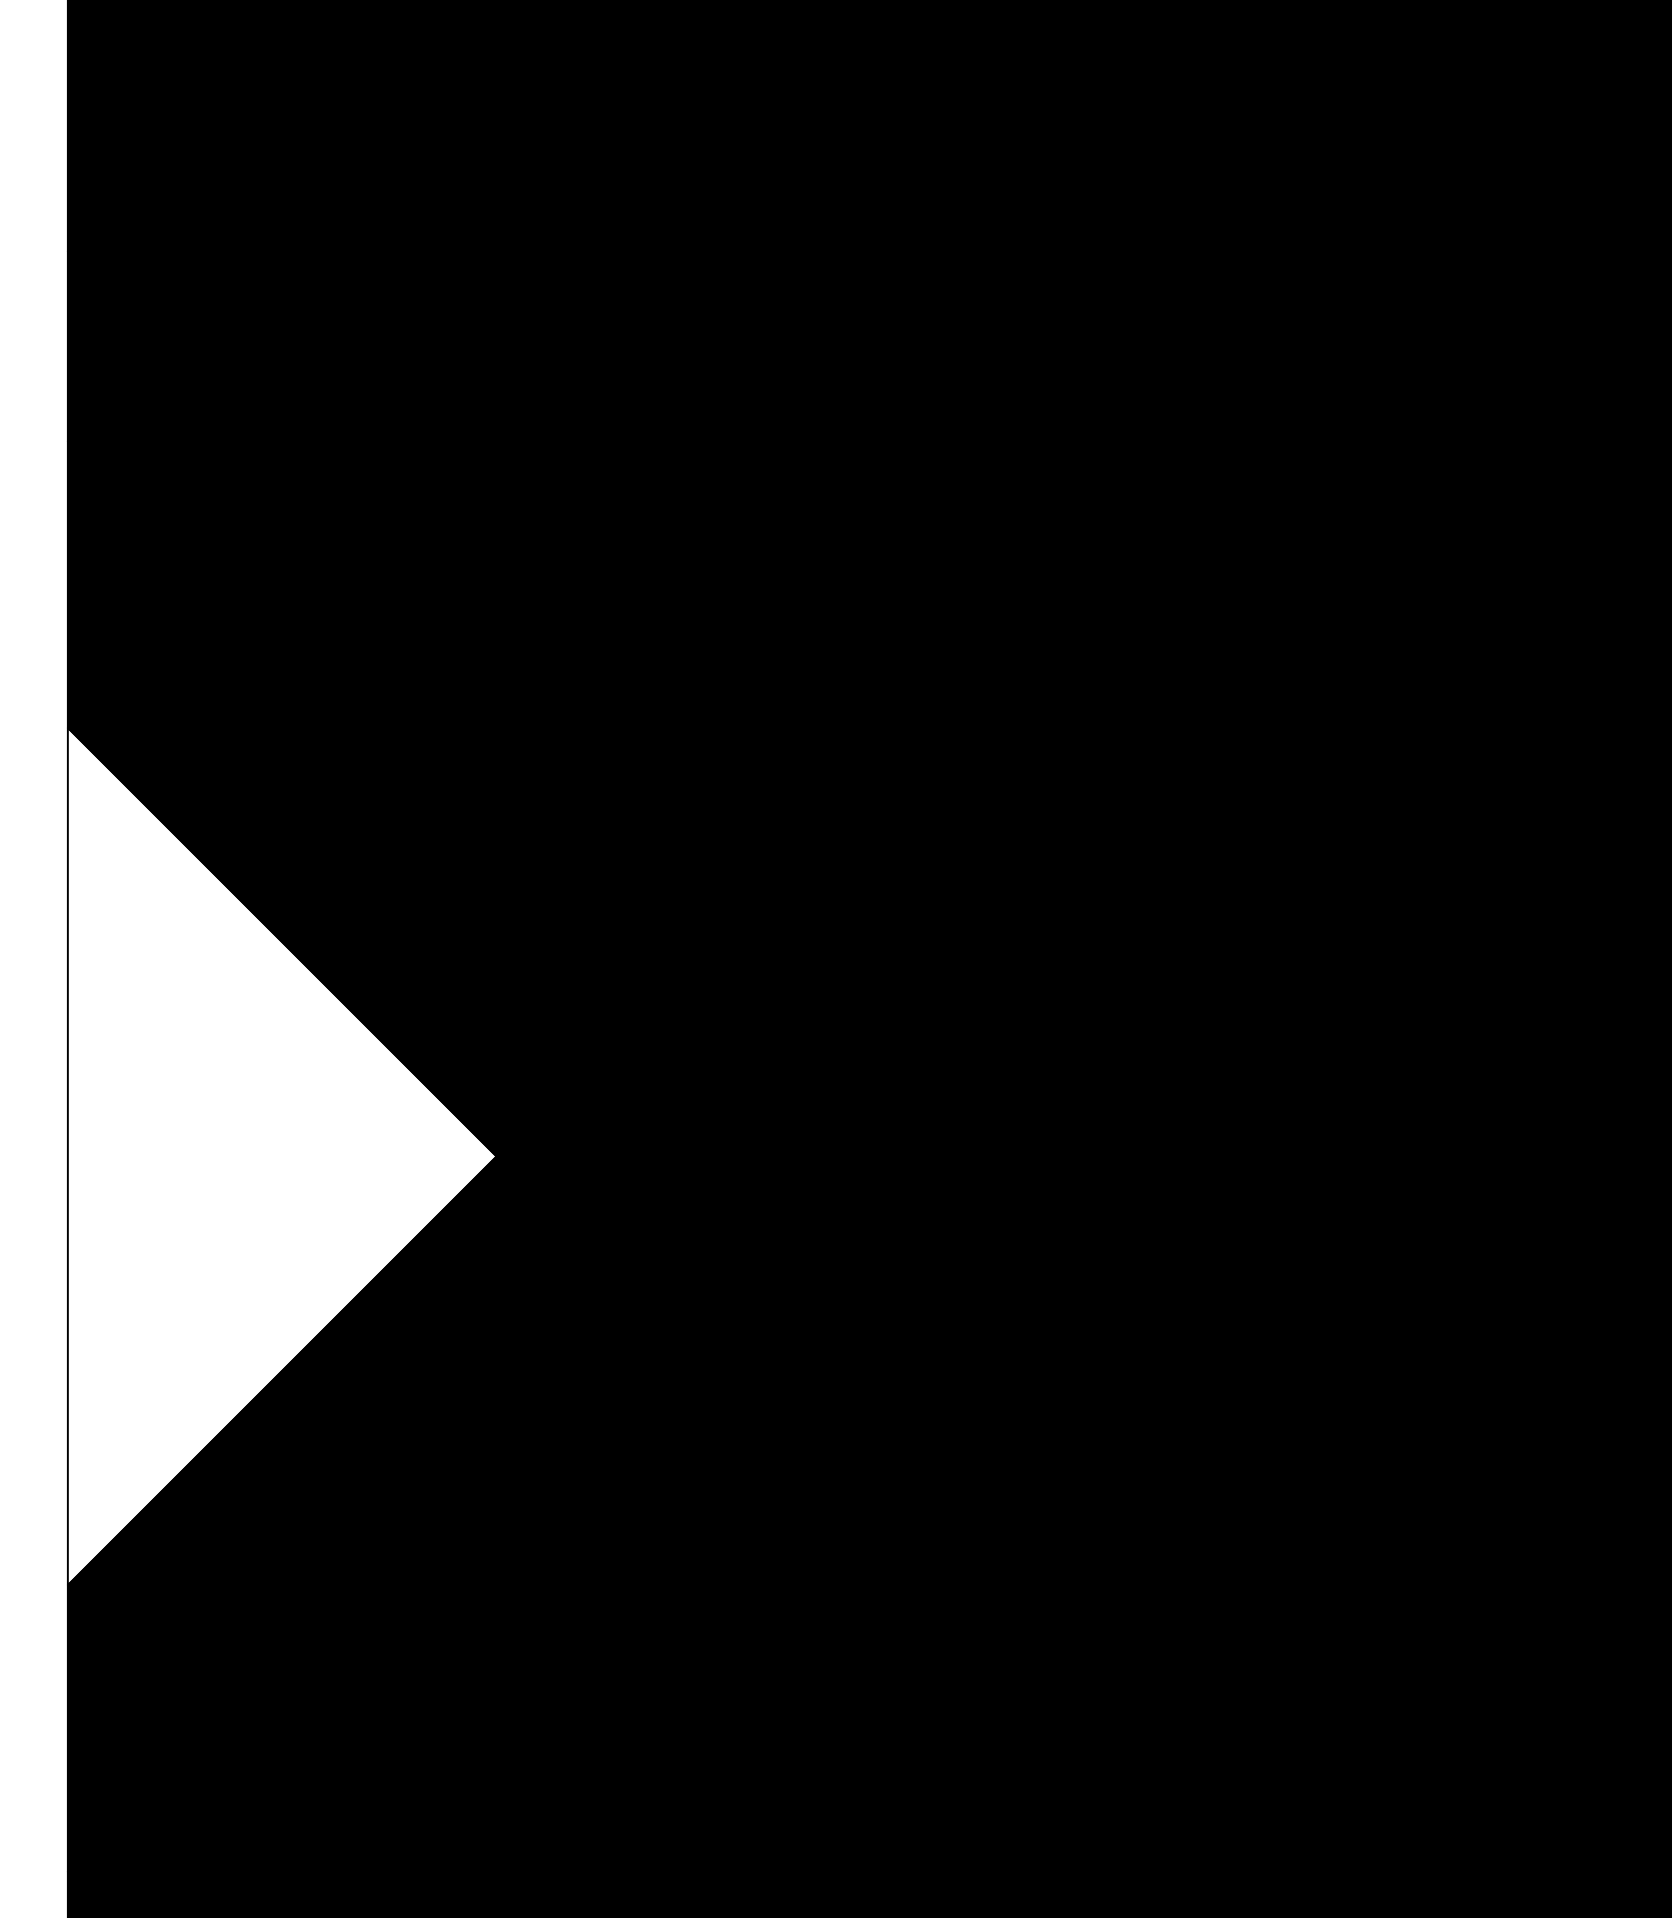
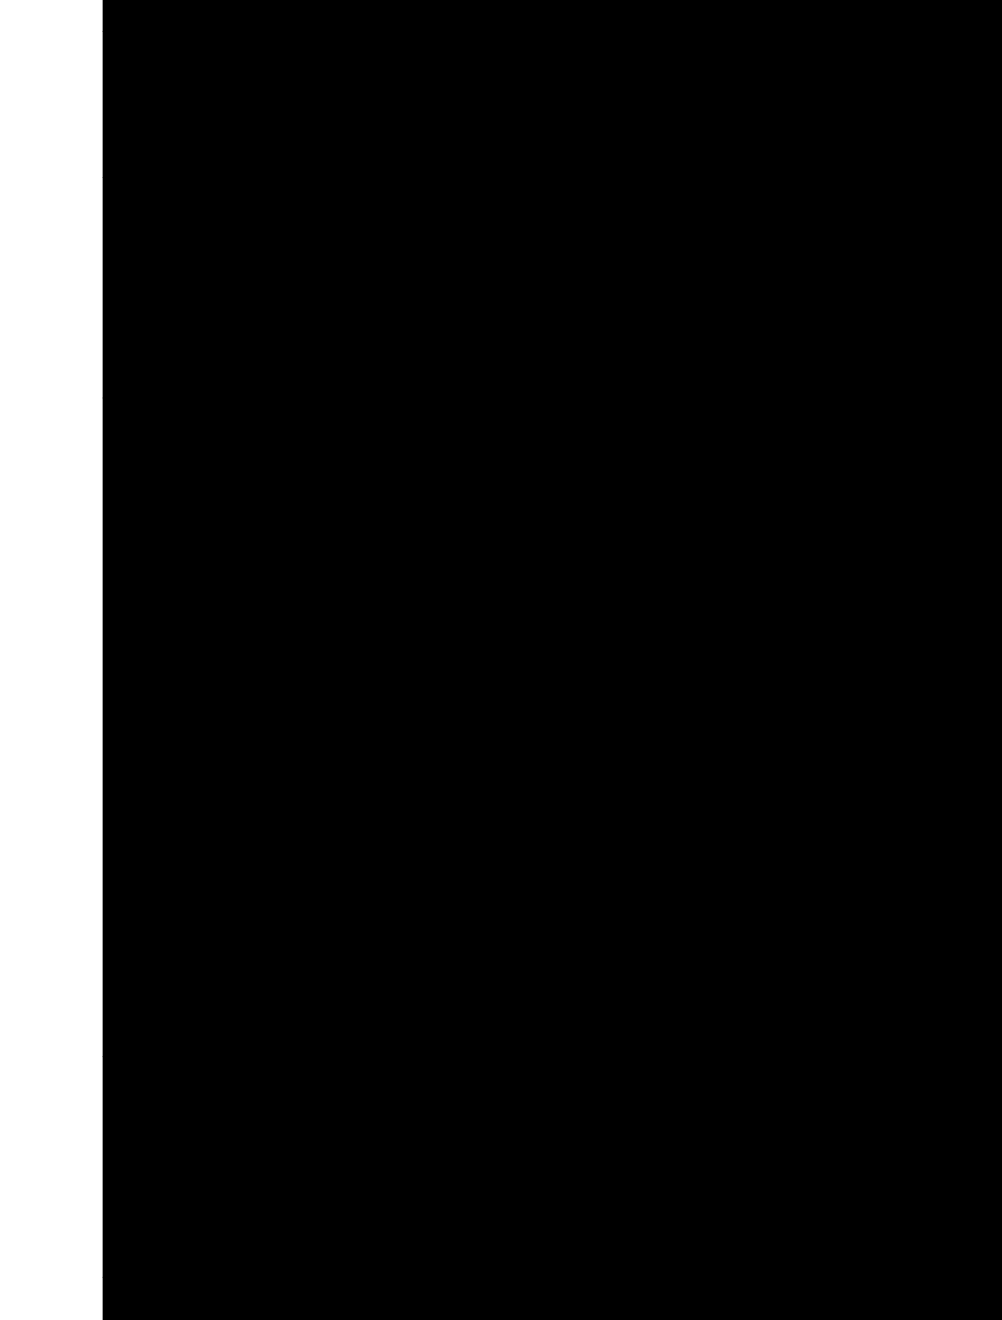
fill: (281, 1156) -> (267, 727), added

